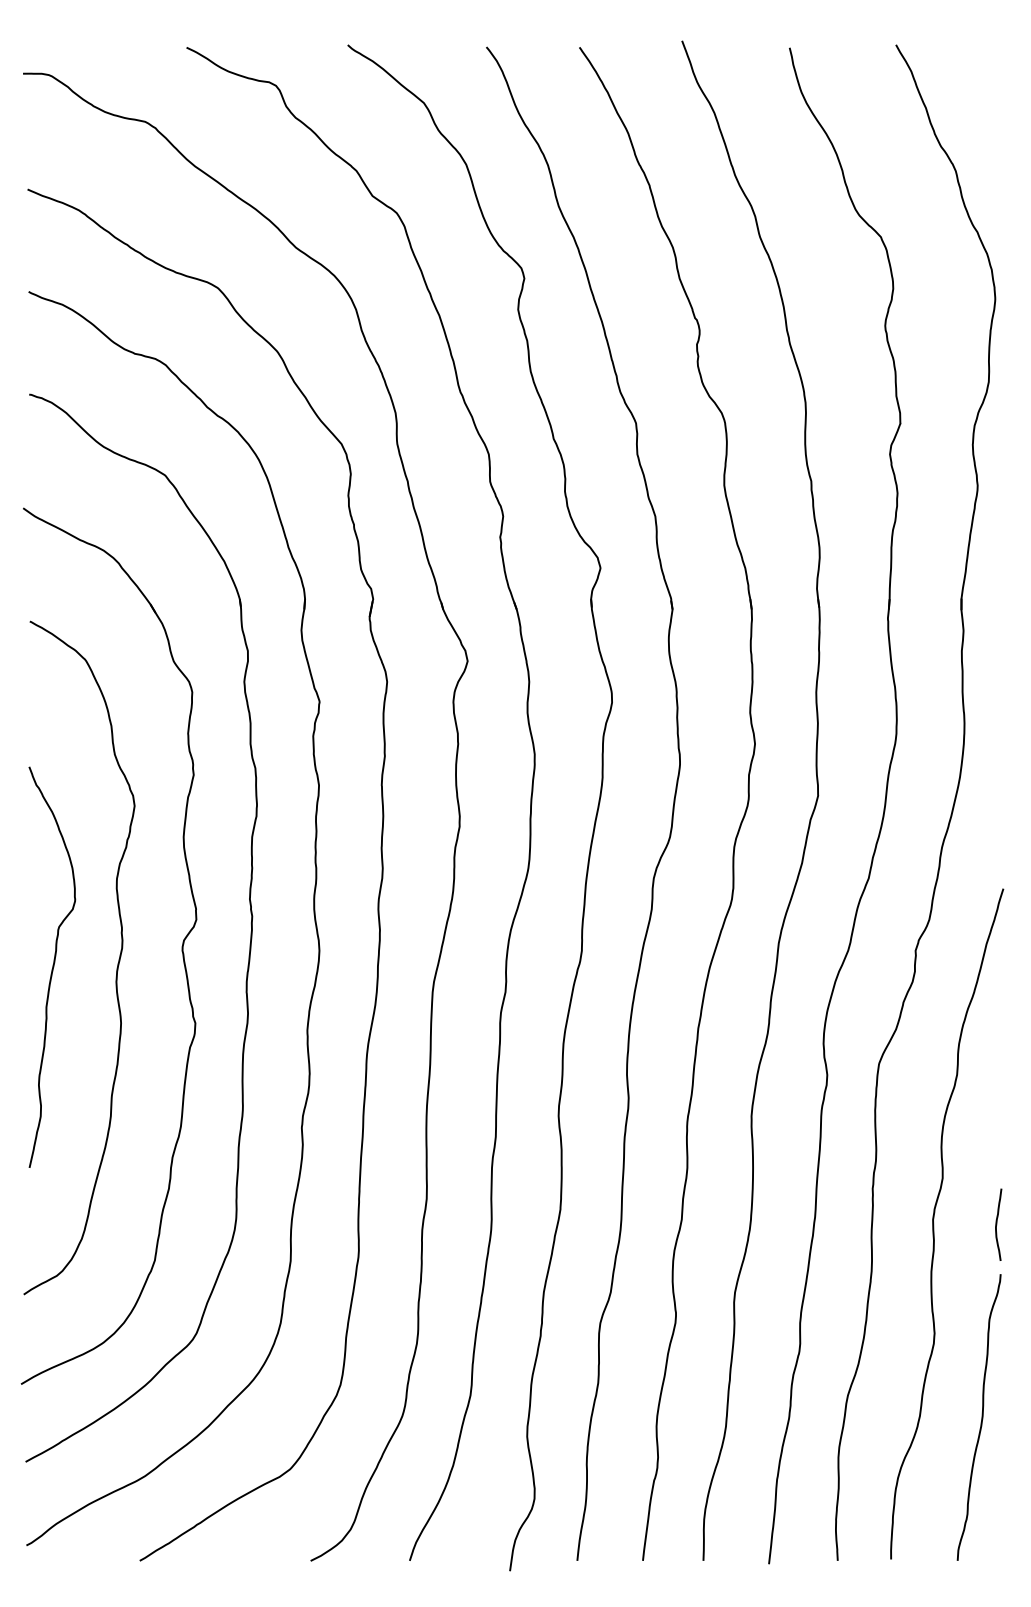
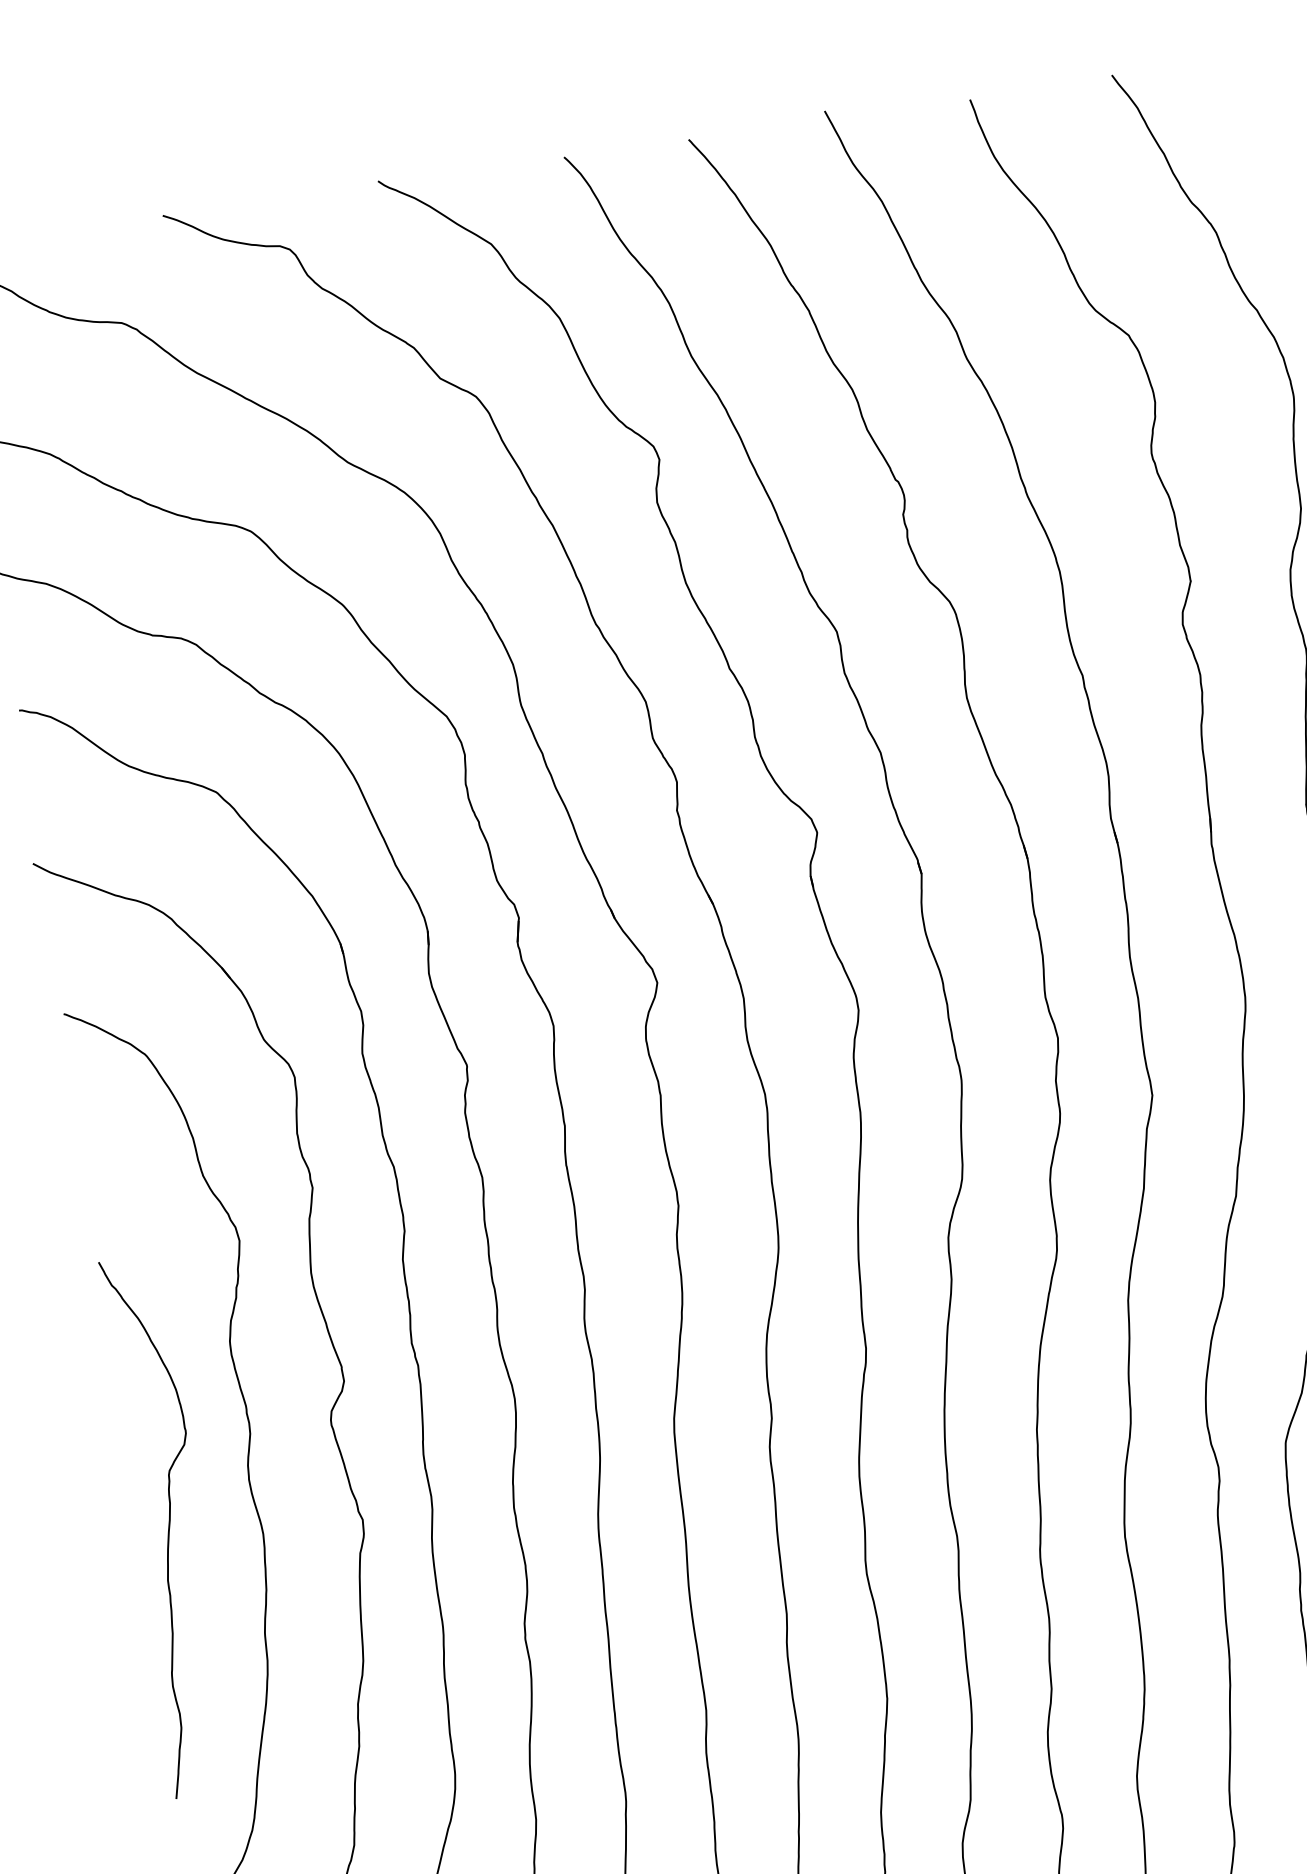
curve: (52, 966) -> (168, 1525), moved

